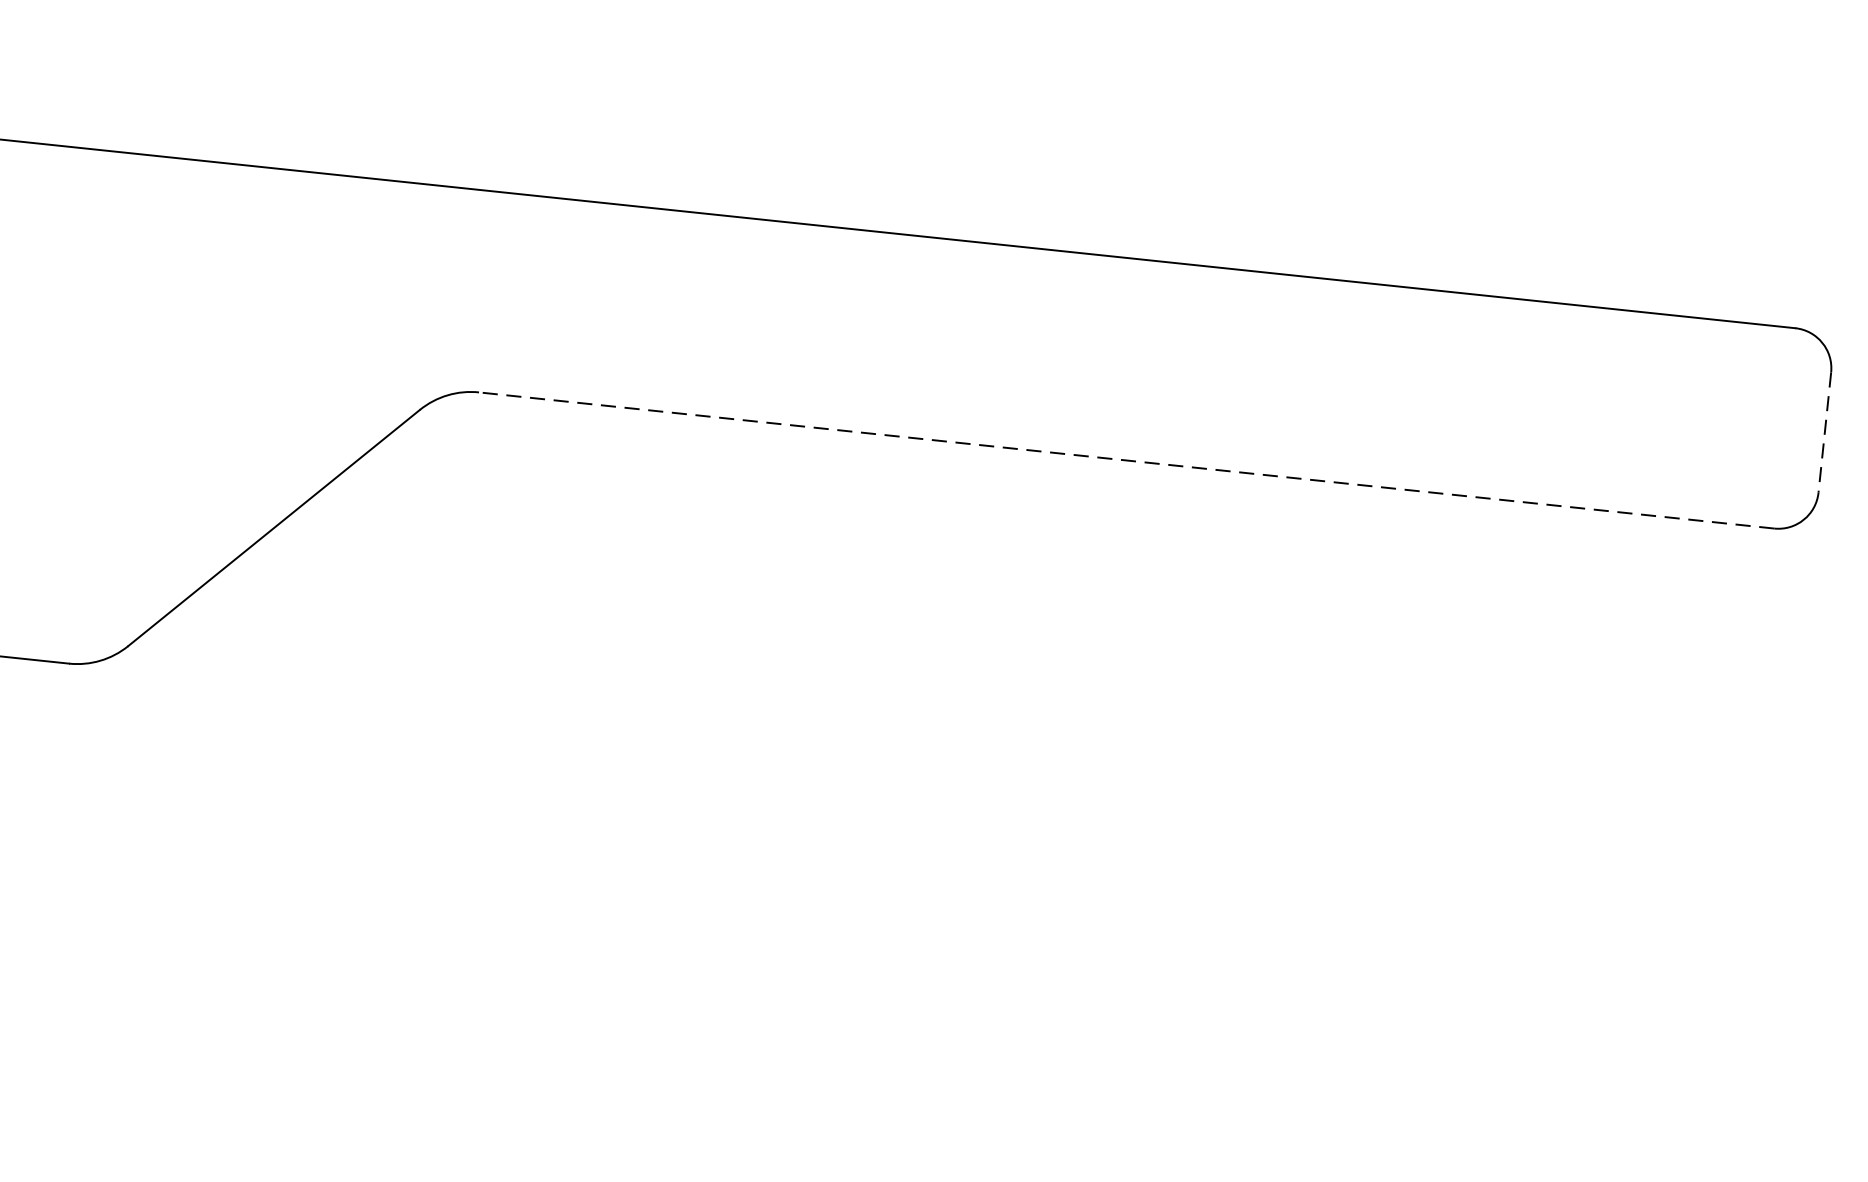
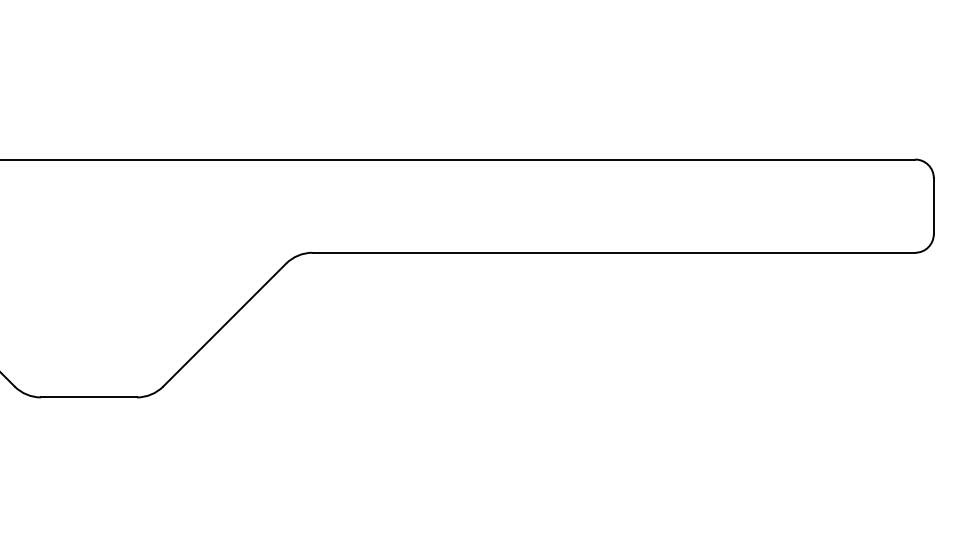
line: (1824, 433) -> (933, 206), dashed -> solid
line: (1125, 459) -> (613, 252), dashed -> solid

